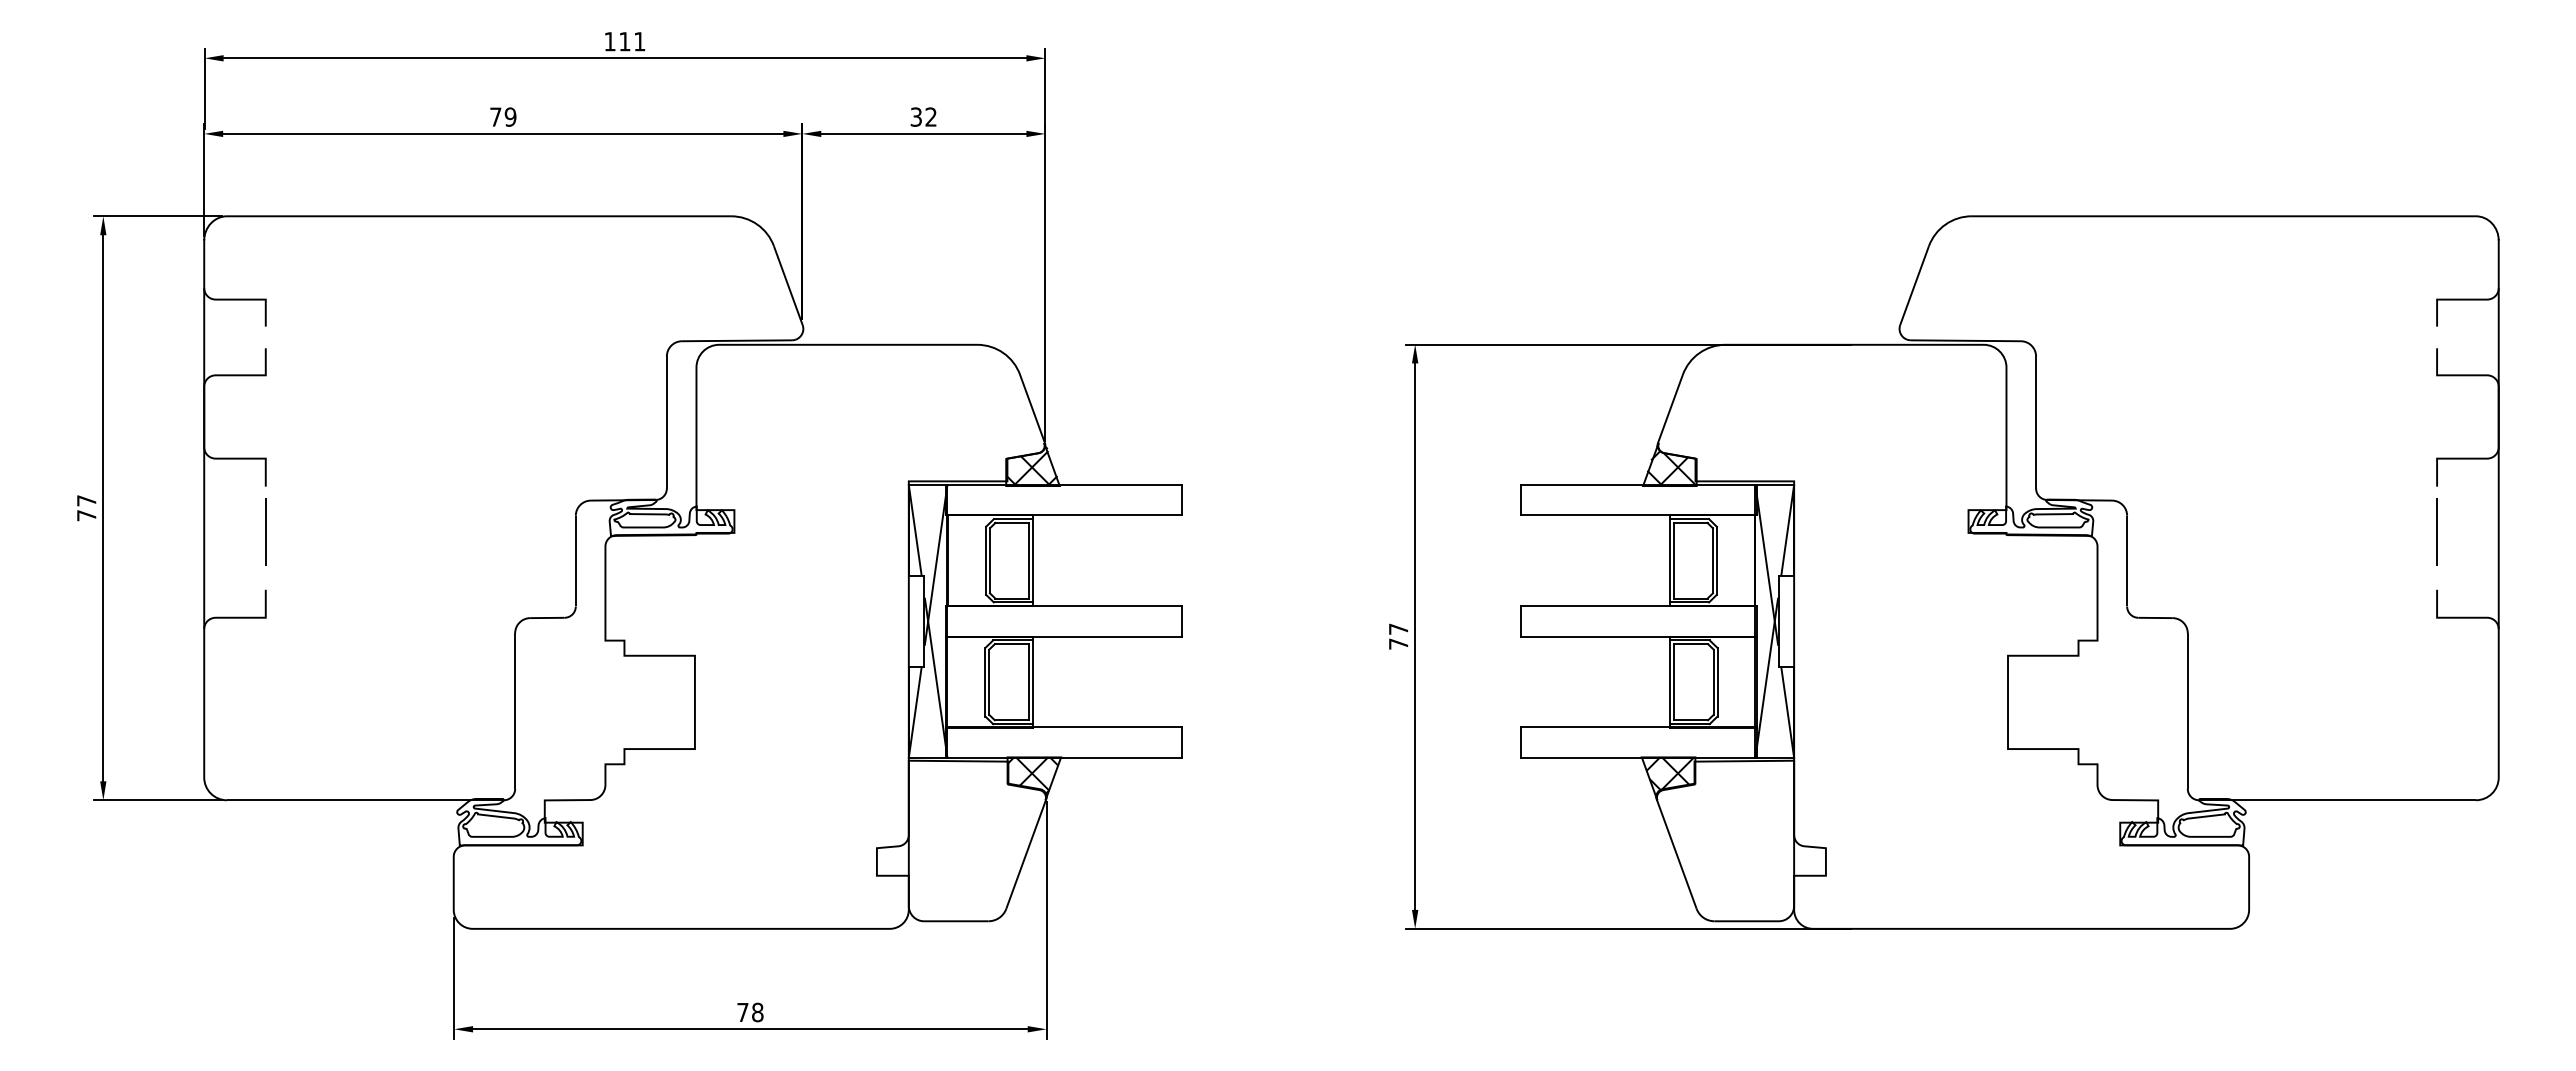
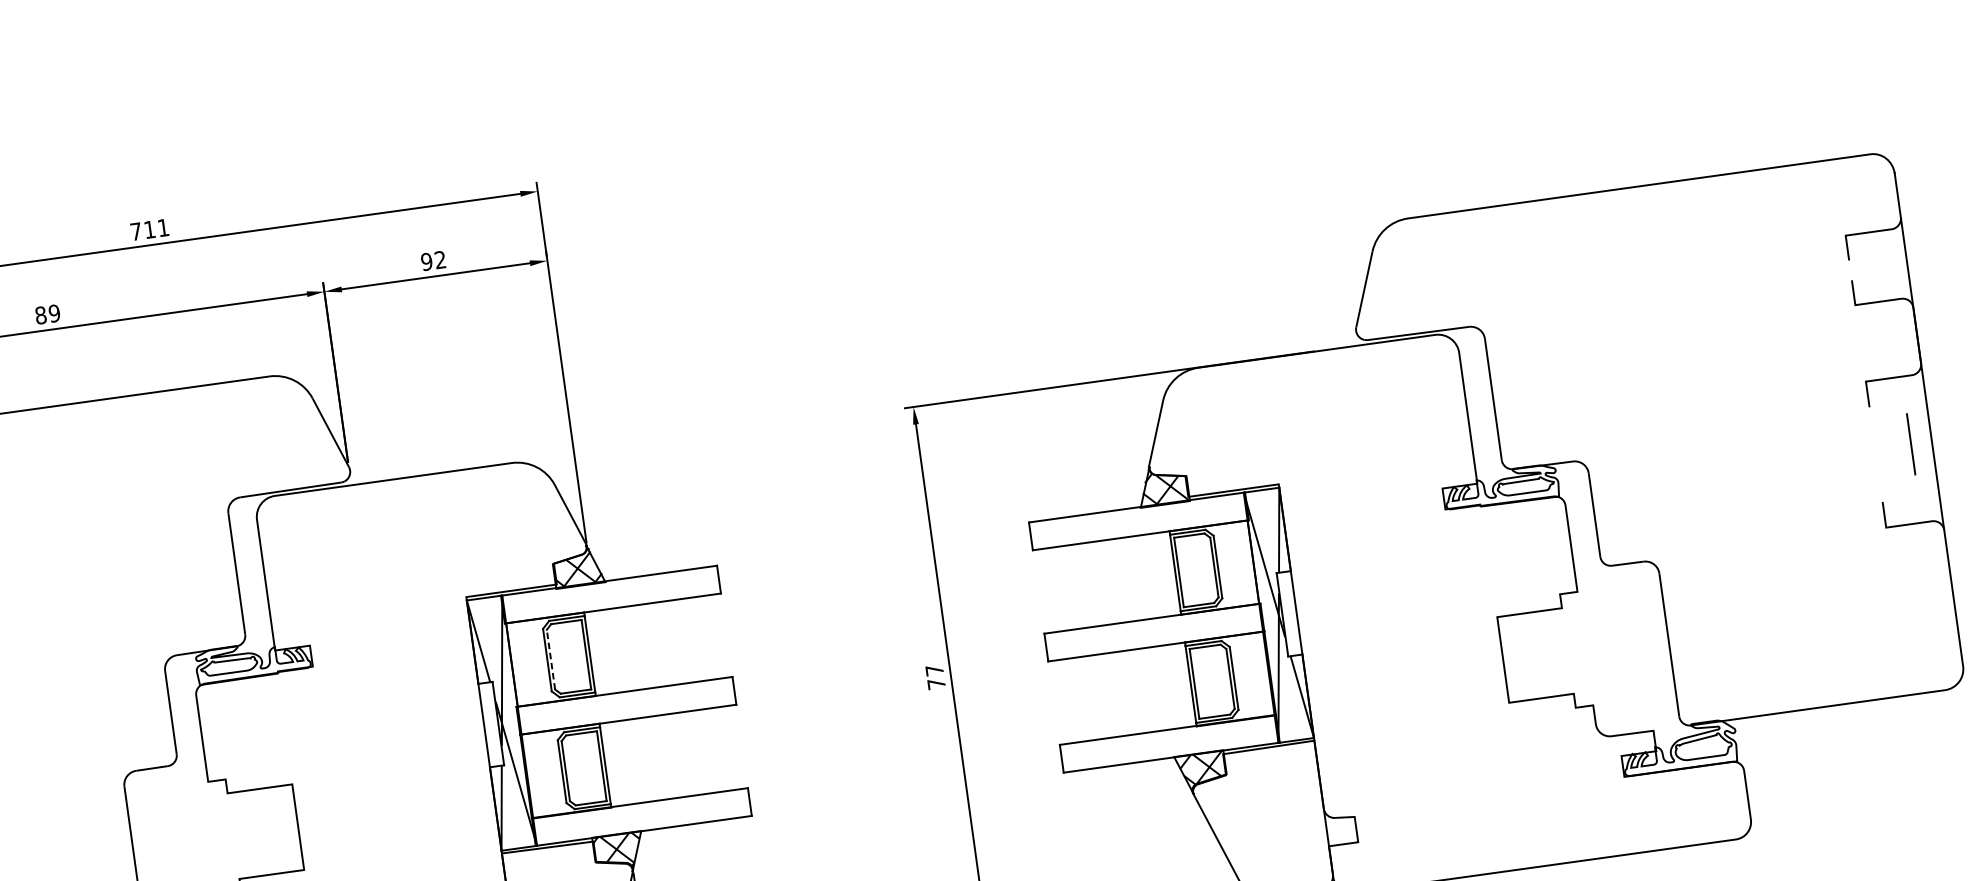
text: (609, 41) -> (135, 231), 111 -> 711
text: (495, 116) -> (40, 314), 79 -> 89
text: (916, 116) -> (426, 261), 32 -> 92
line: (2436, 531) -> (1910, 443), moved
line: (990, 560) -> (551, 659), solid -> dashed

